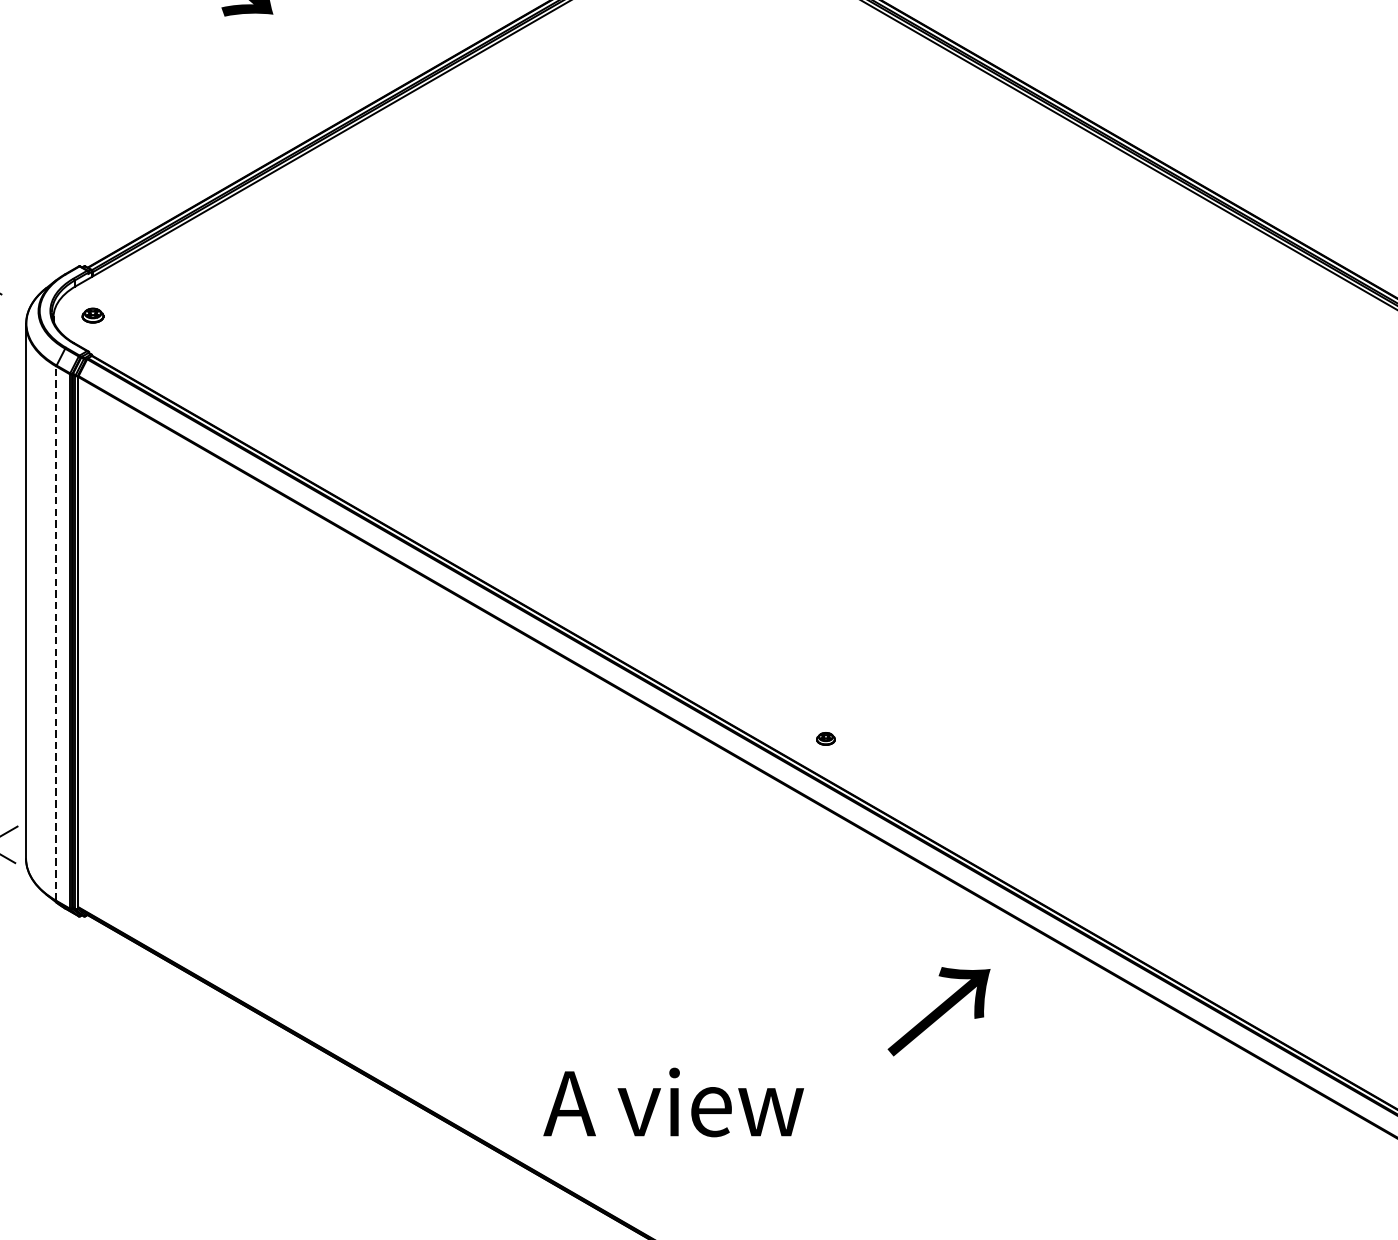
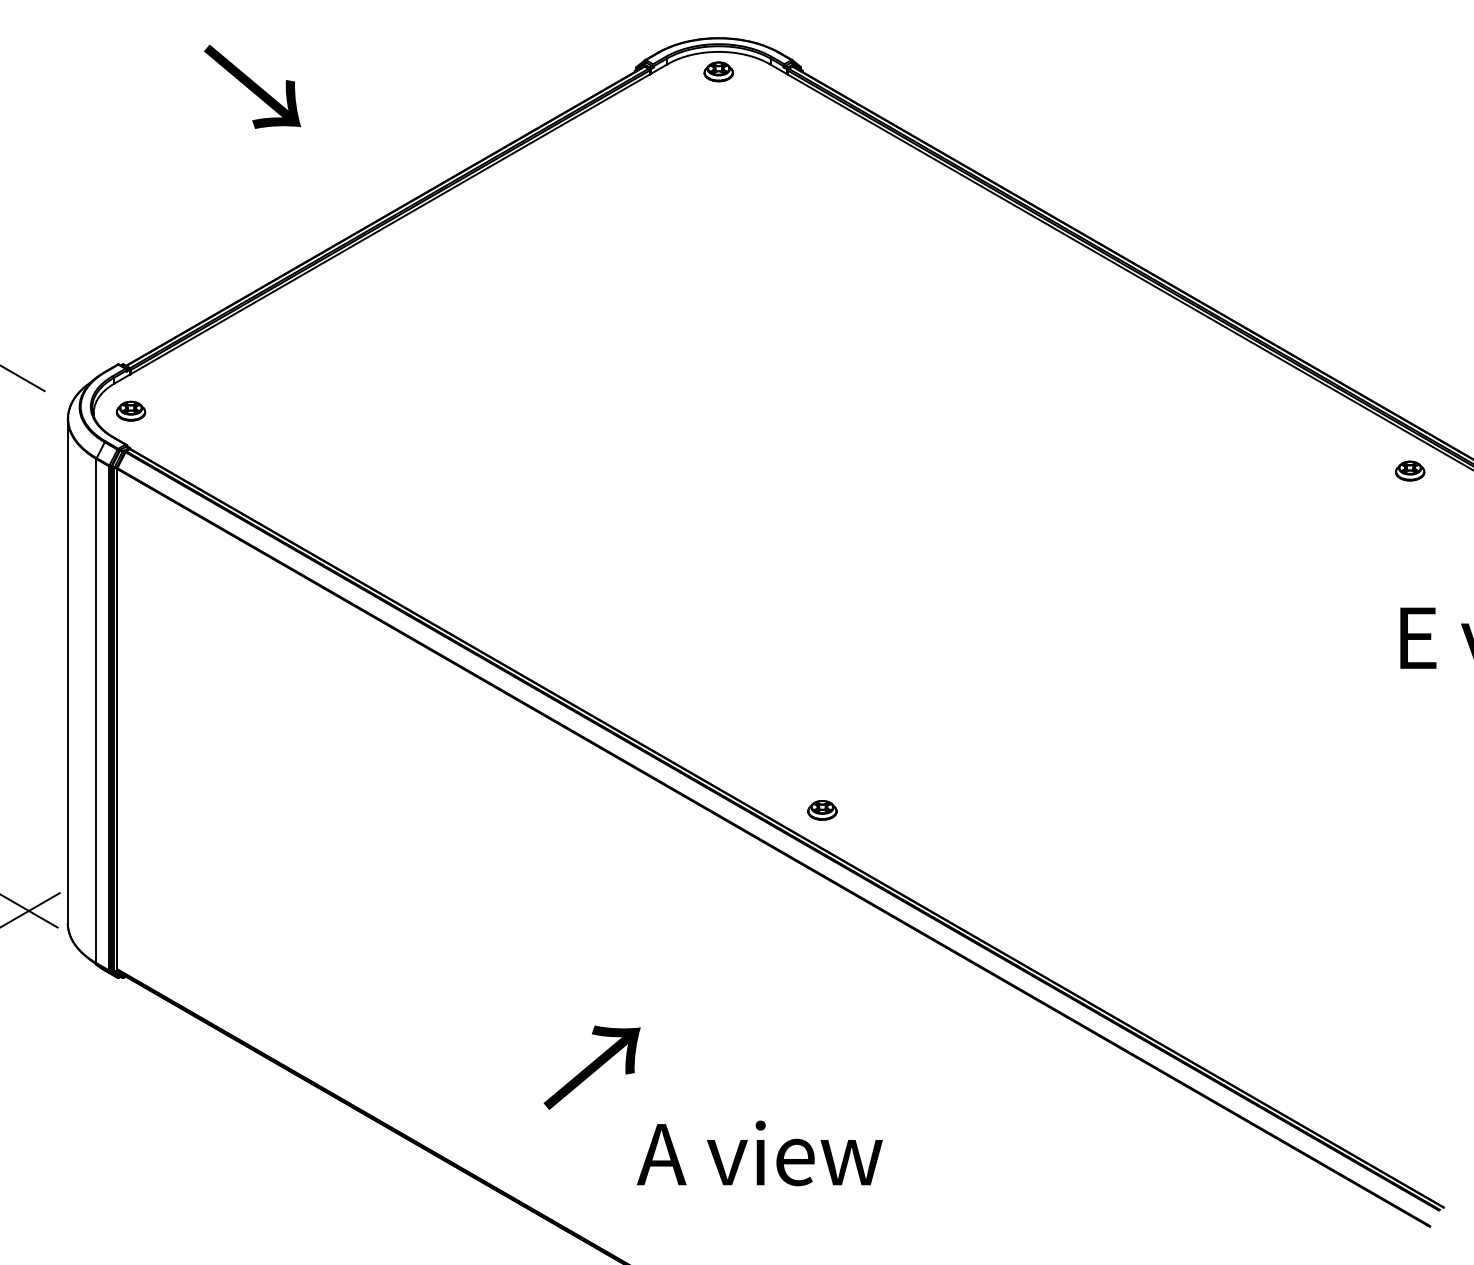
part: (92, 314) -> (130, 410), size x1.43
line: (56, 632) -> (96, 710), dashed -> solid
part: (825, 738) -> (822, 810), size x1.67
text: (938, 1011) -> (591, 1067), moved
text: (673, 1102) -> (759, 1153), moved

